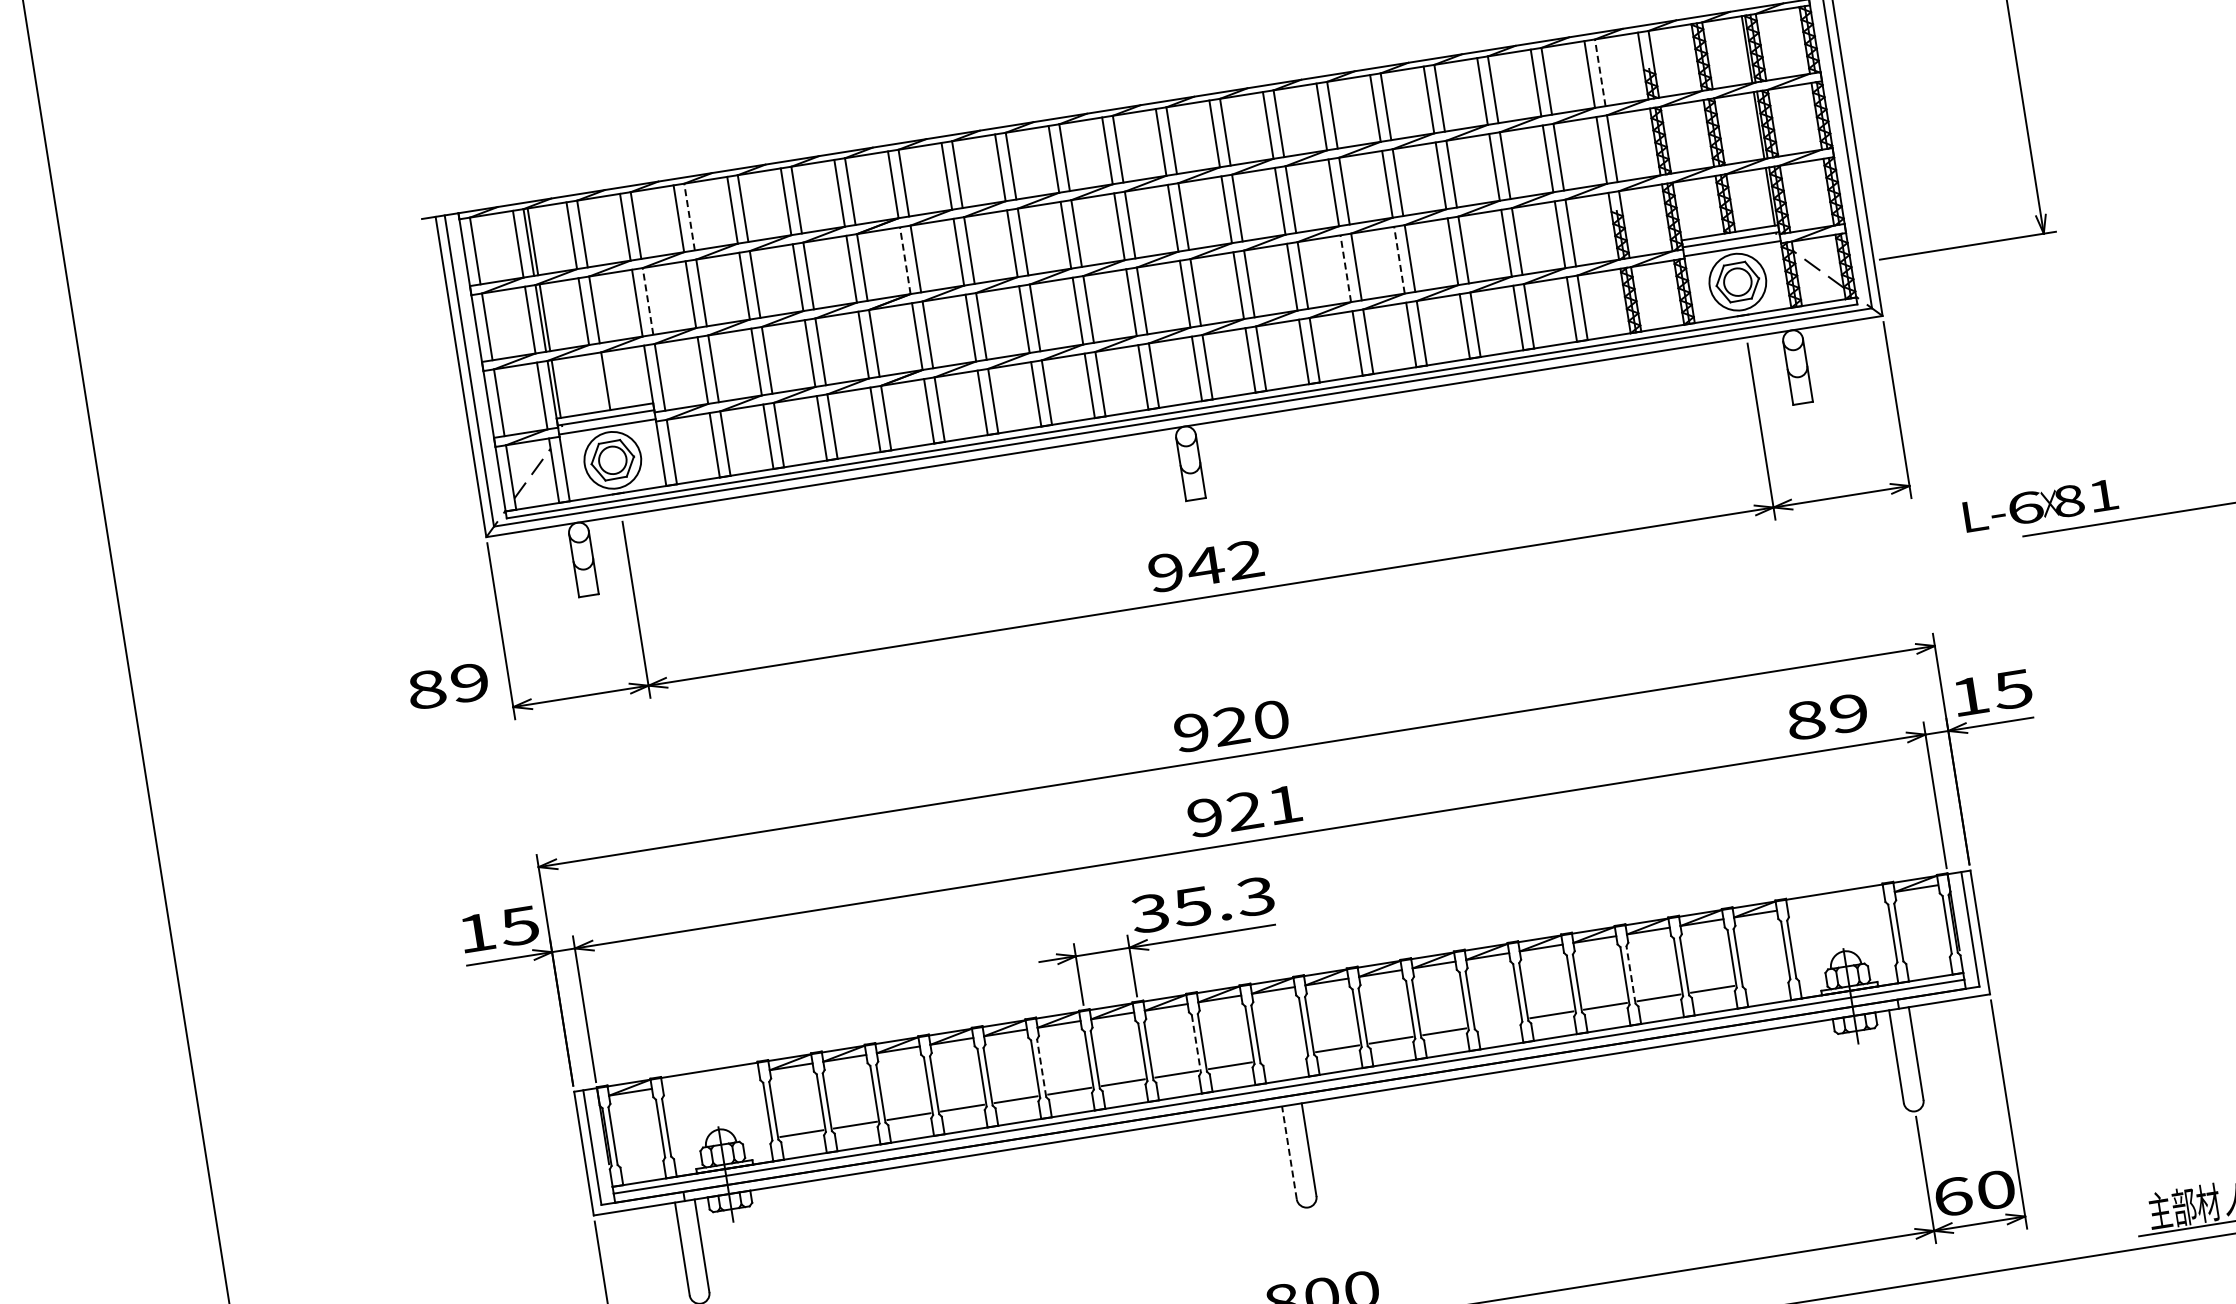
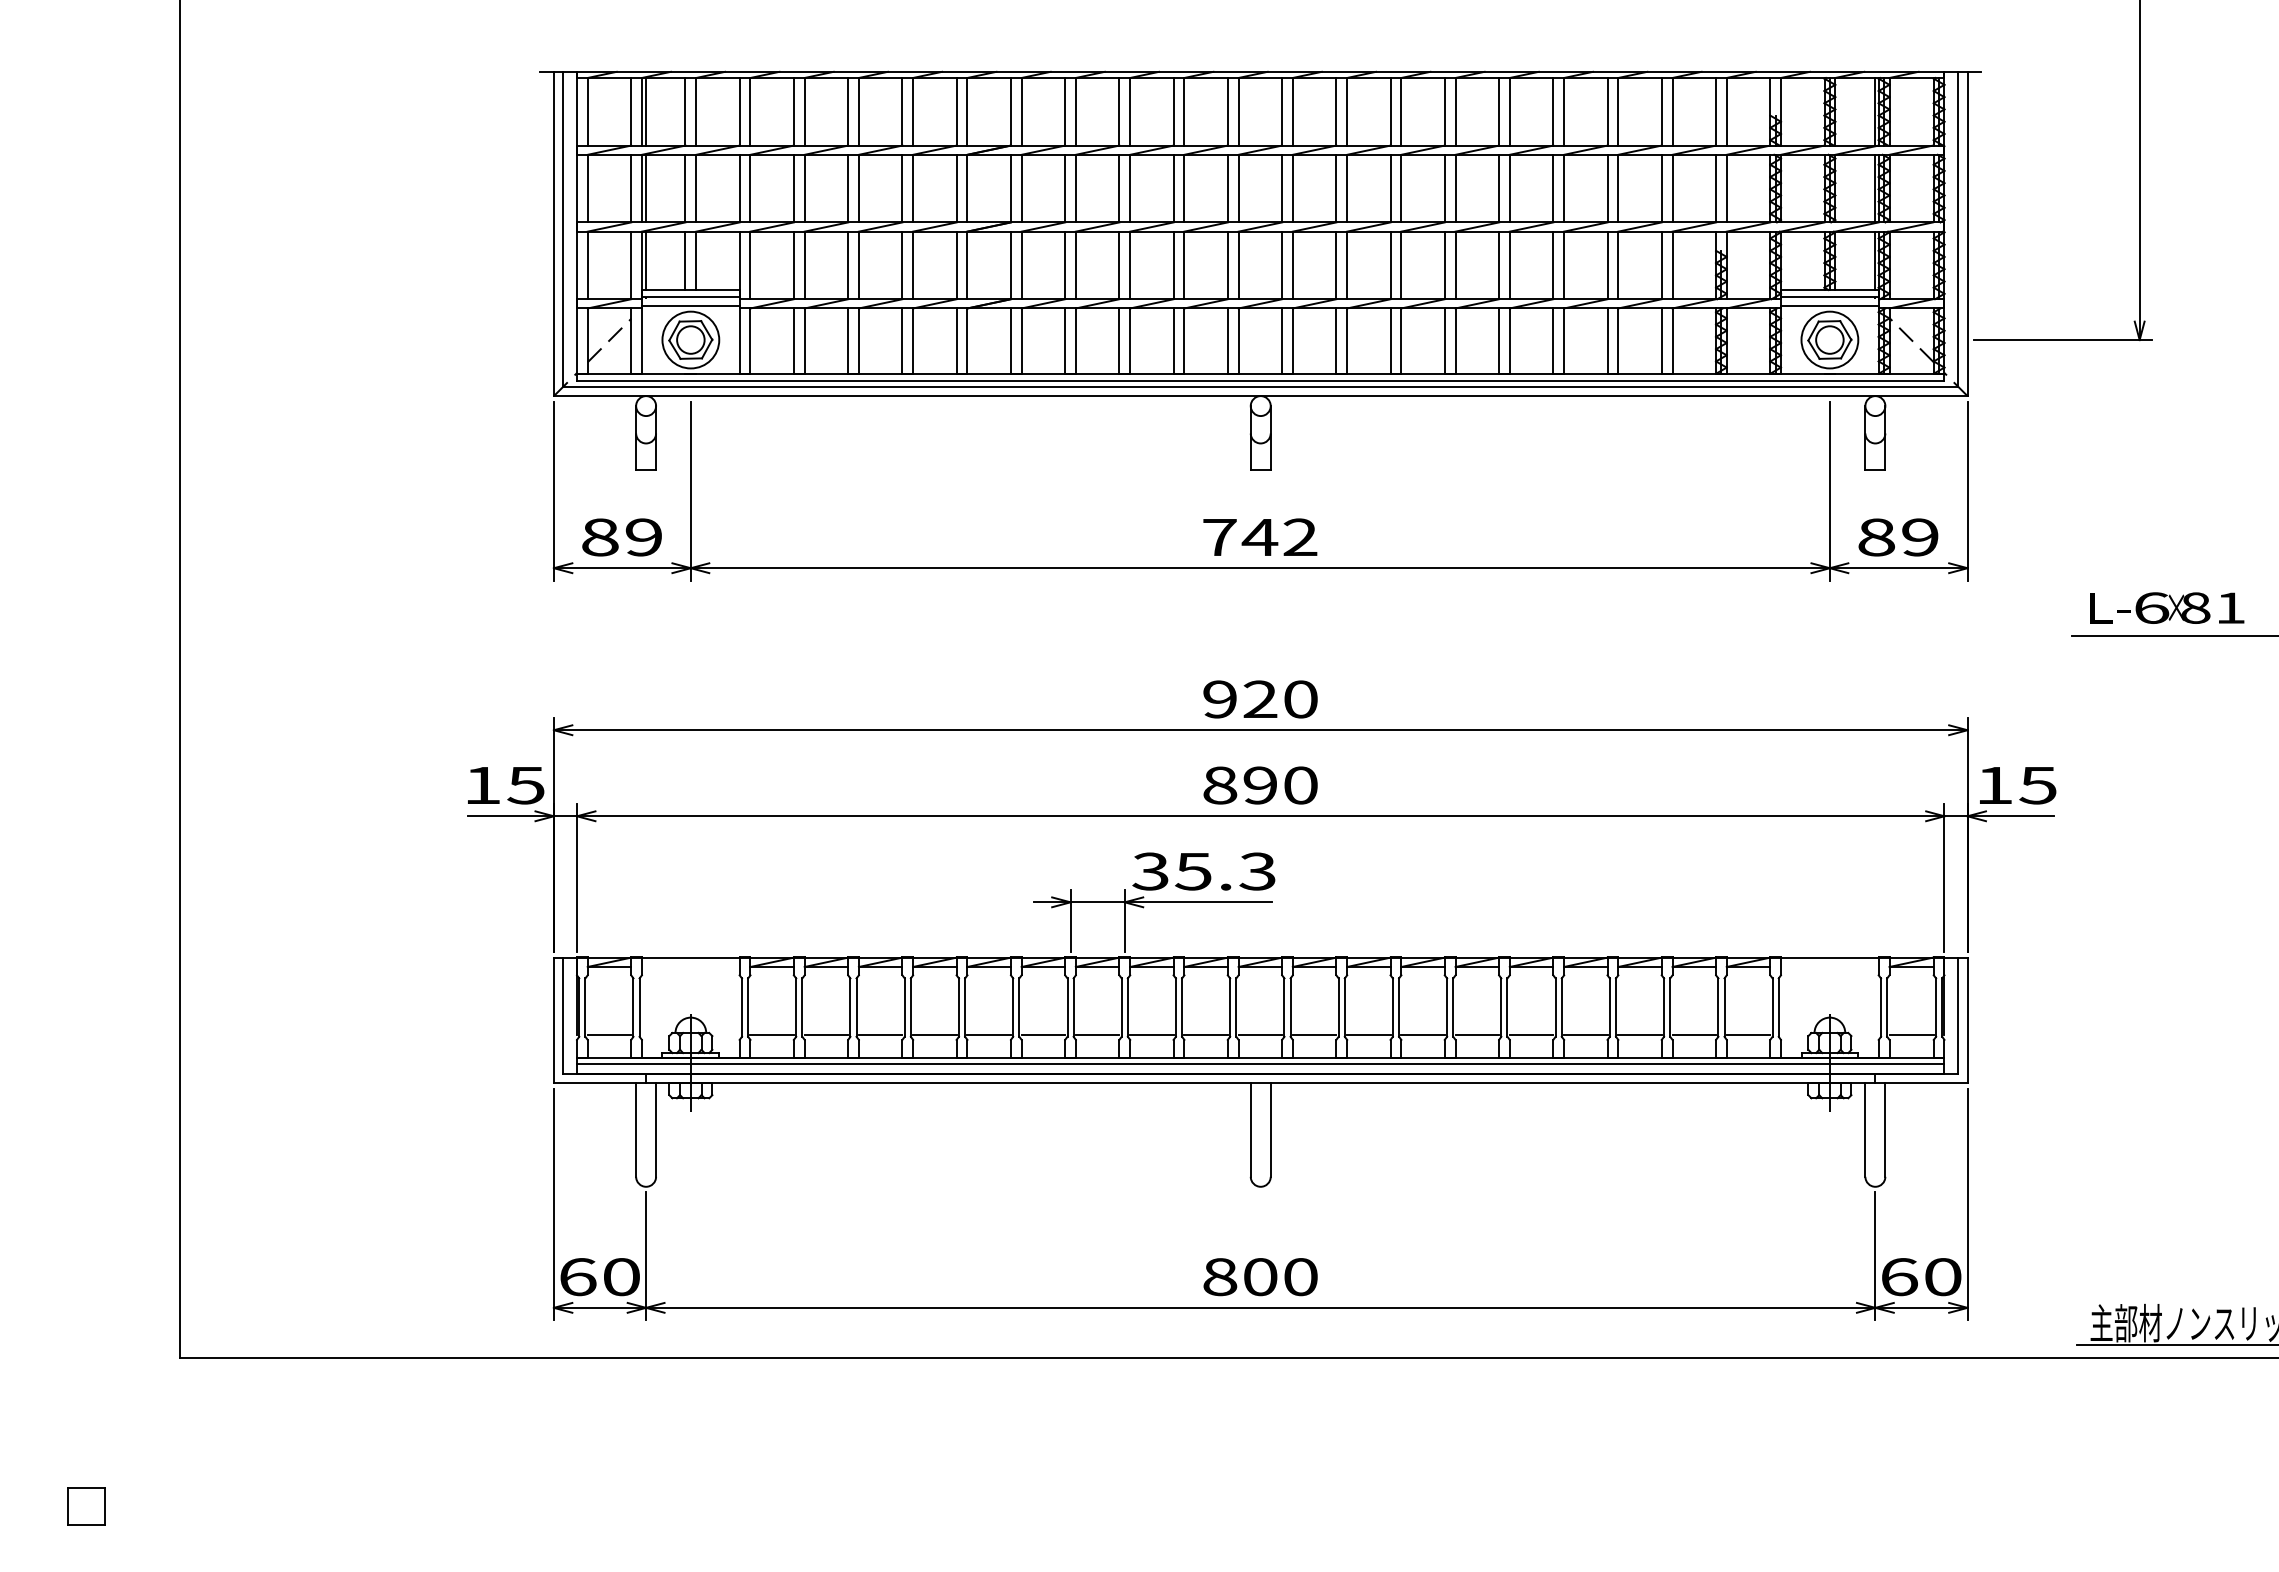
line: (1599, 72) -> (1726, 111), dashed -> solid
line: (689, 216) -> (804, 111), dashed -> solid
line: (904, 260) -> (1010, 188), dashed -> solid
line: (1399, 260) -> (1499, 265), dashed -> solid
line: (1345, 268) -> (1444, 265), dashed -> solid
line: (648, 301) -> (750, 188), dashed -> solid
line: (595, 382) -> (685, 260), added
text: (2041, 504) -> (2167, 607), moved
text: (1165, 572) -> (1219, 537), 942 -> 742
text: (447, 686) -> (621, 537), moved
text: (1827, 716) -> (1898, 537), moved
text: (1245, 811) -> (1260, 785), 921 -> 890
line: (1927, 955) -> (1911, 1034), added
line: (1631, 974) -> (1616, 1007), dashed -> solid
line: (1766, 980) -> (1748, 1034), added
line: (1498, 1023) -> (1477, 1034), added
line: (1196, 1044) -> (1175, 1008), dashed -> solid
line: (1284, 1057) -> (1260, 1034), added
line: (1041, 1068) -> (1019, 1007), dashed -> solid
line: (1289, 1152) -> (1250, 1129), dashed -> solid
line: (641, 1158) -> (609, 1034), added

